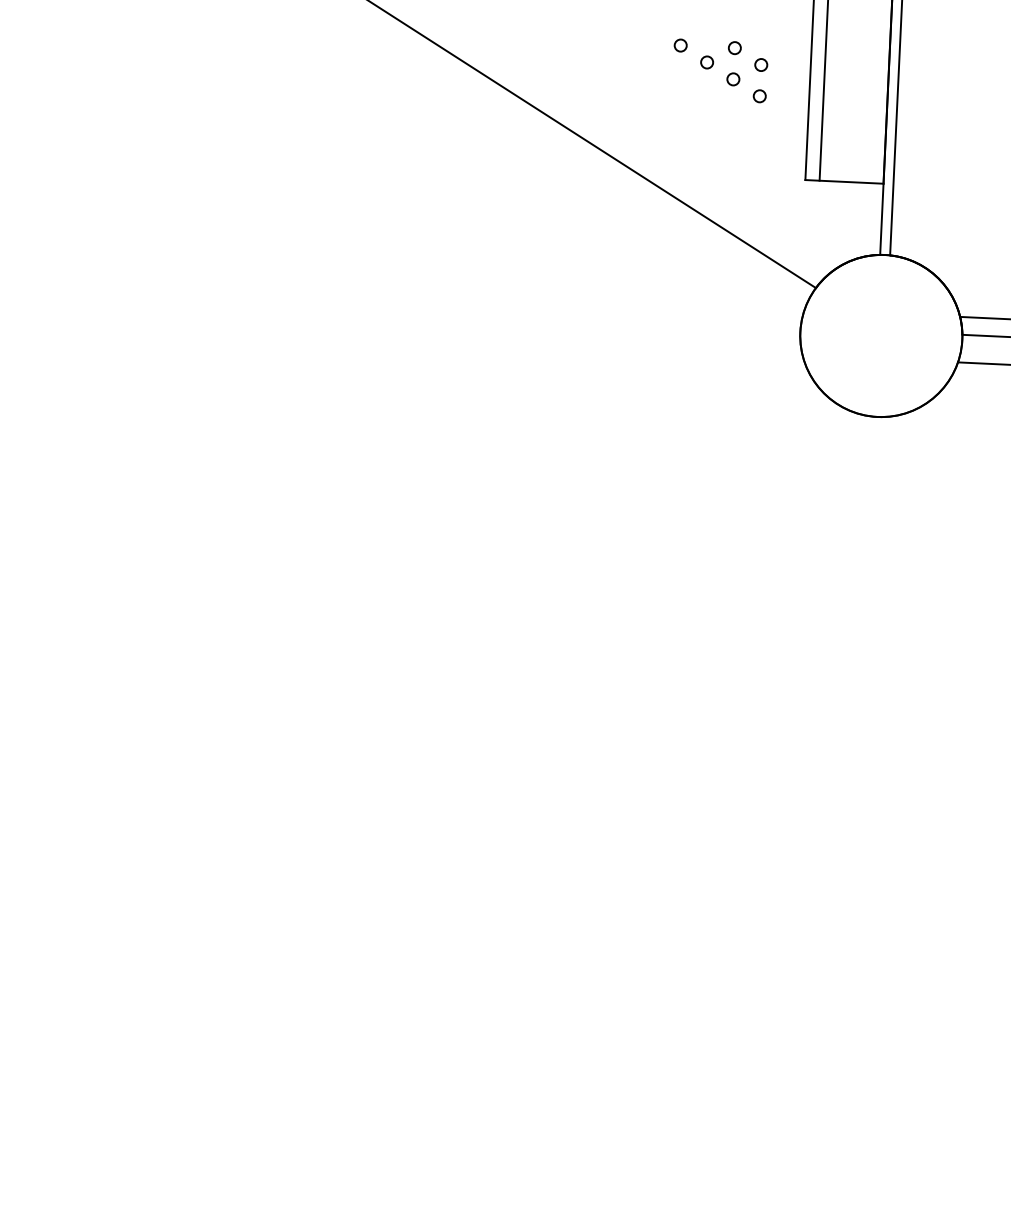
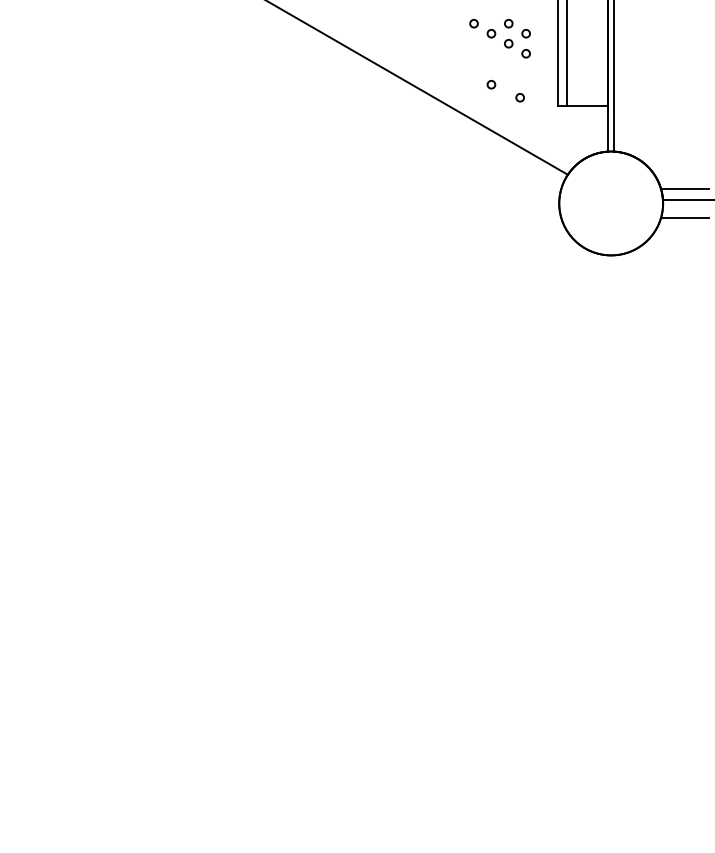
circle: (703, 141) -> (491, 84), added
circle: (746, 163) -> (519, 97), added

